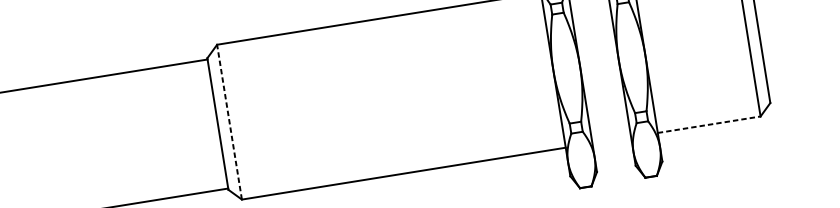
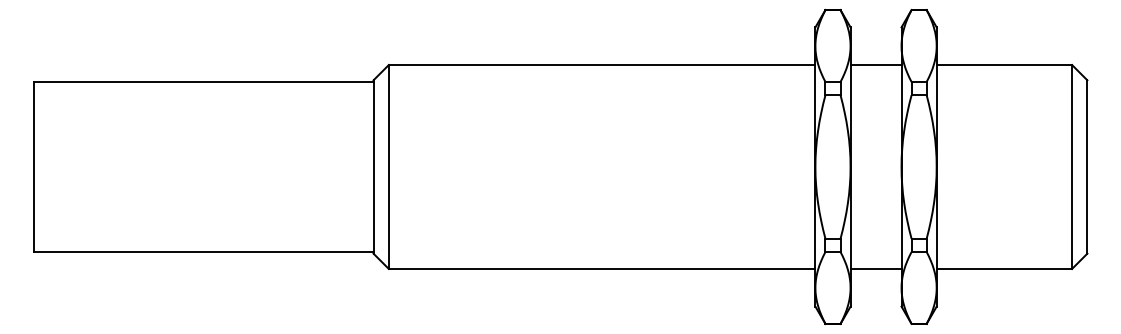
line: (229, 122) -> (388, 167), dashed -> solid
line: (709, 124) -> (1004, 268), dashed -> solid
line: (611, 140) -> (875, 268), added

